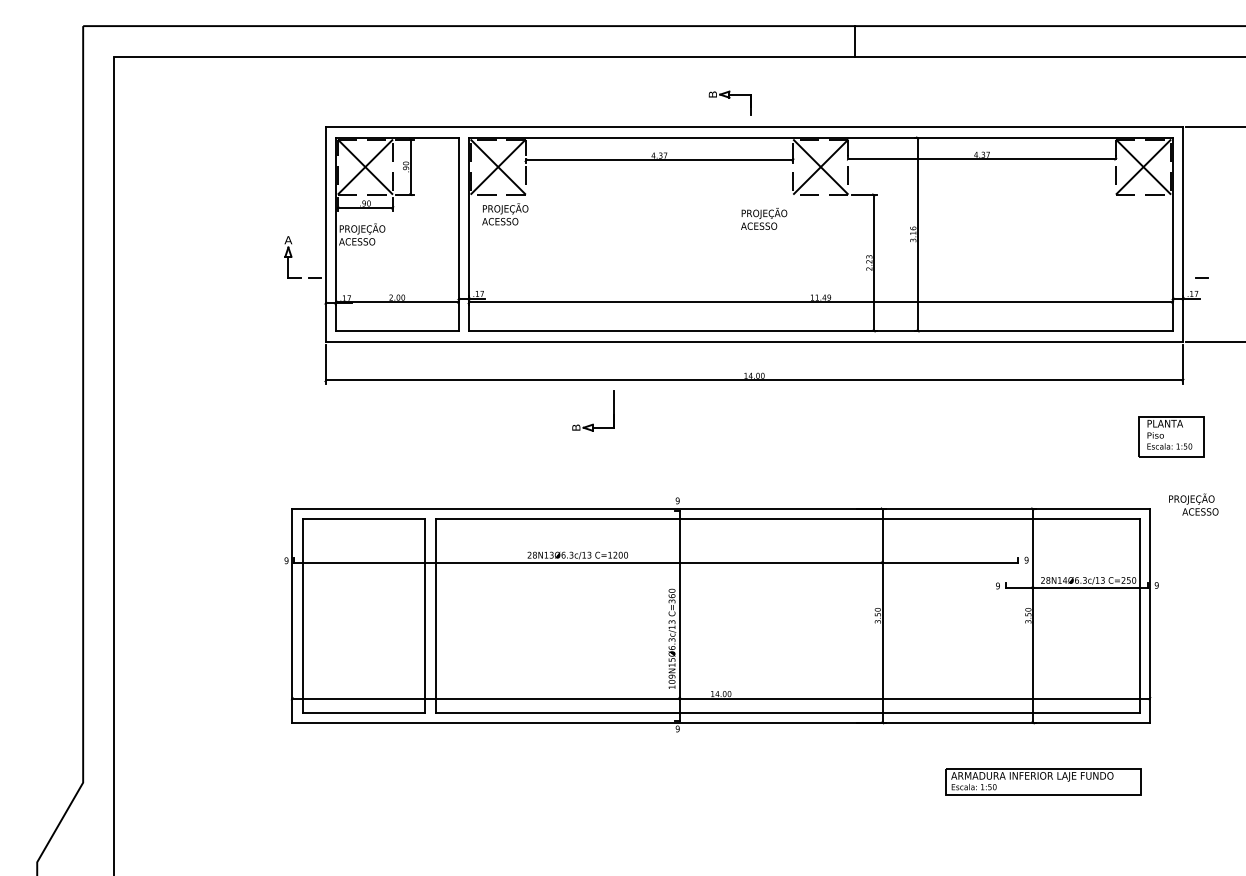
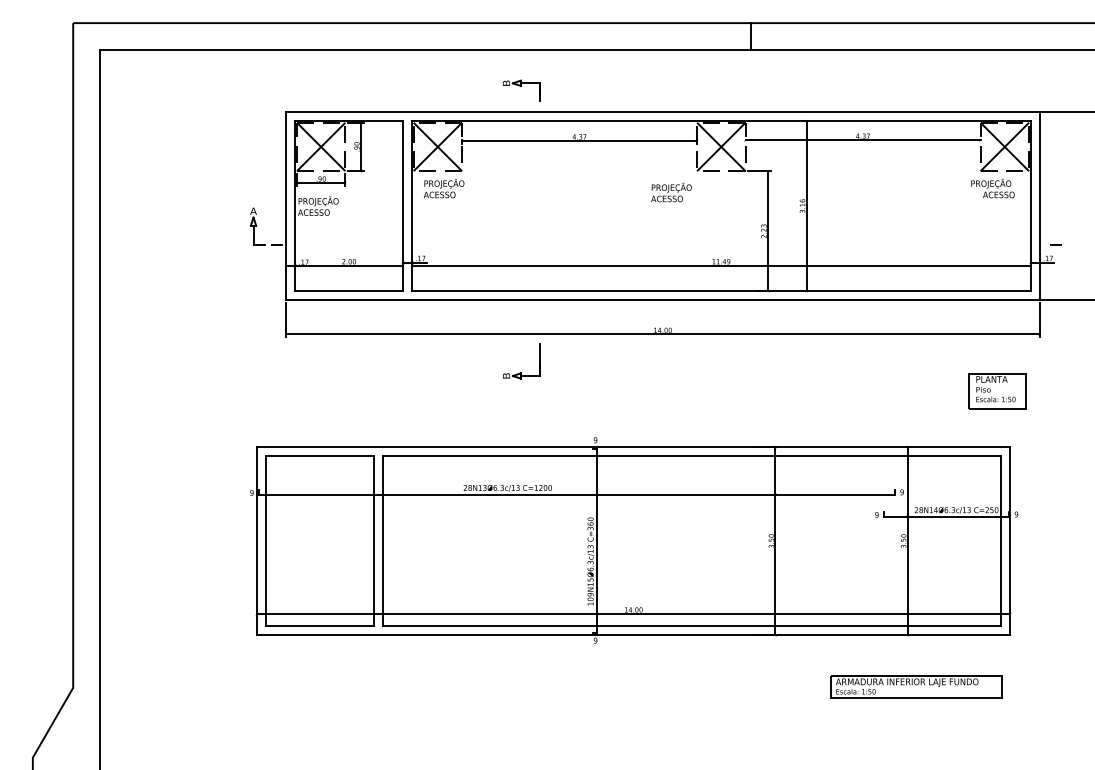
part: (729, 102) -> (521, 90), moved
part: (1171, 437) -> (997, 391), moved
text: (1193, 504) -> (992, 188), moved

